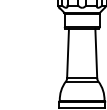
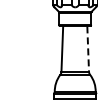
line: (96, 53) -> (88, 49), solid -> dashed

